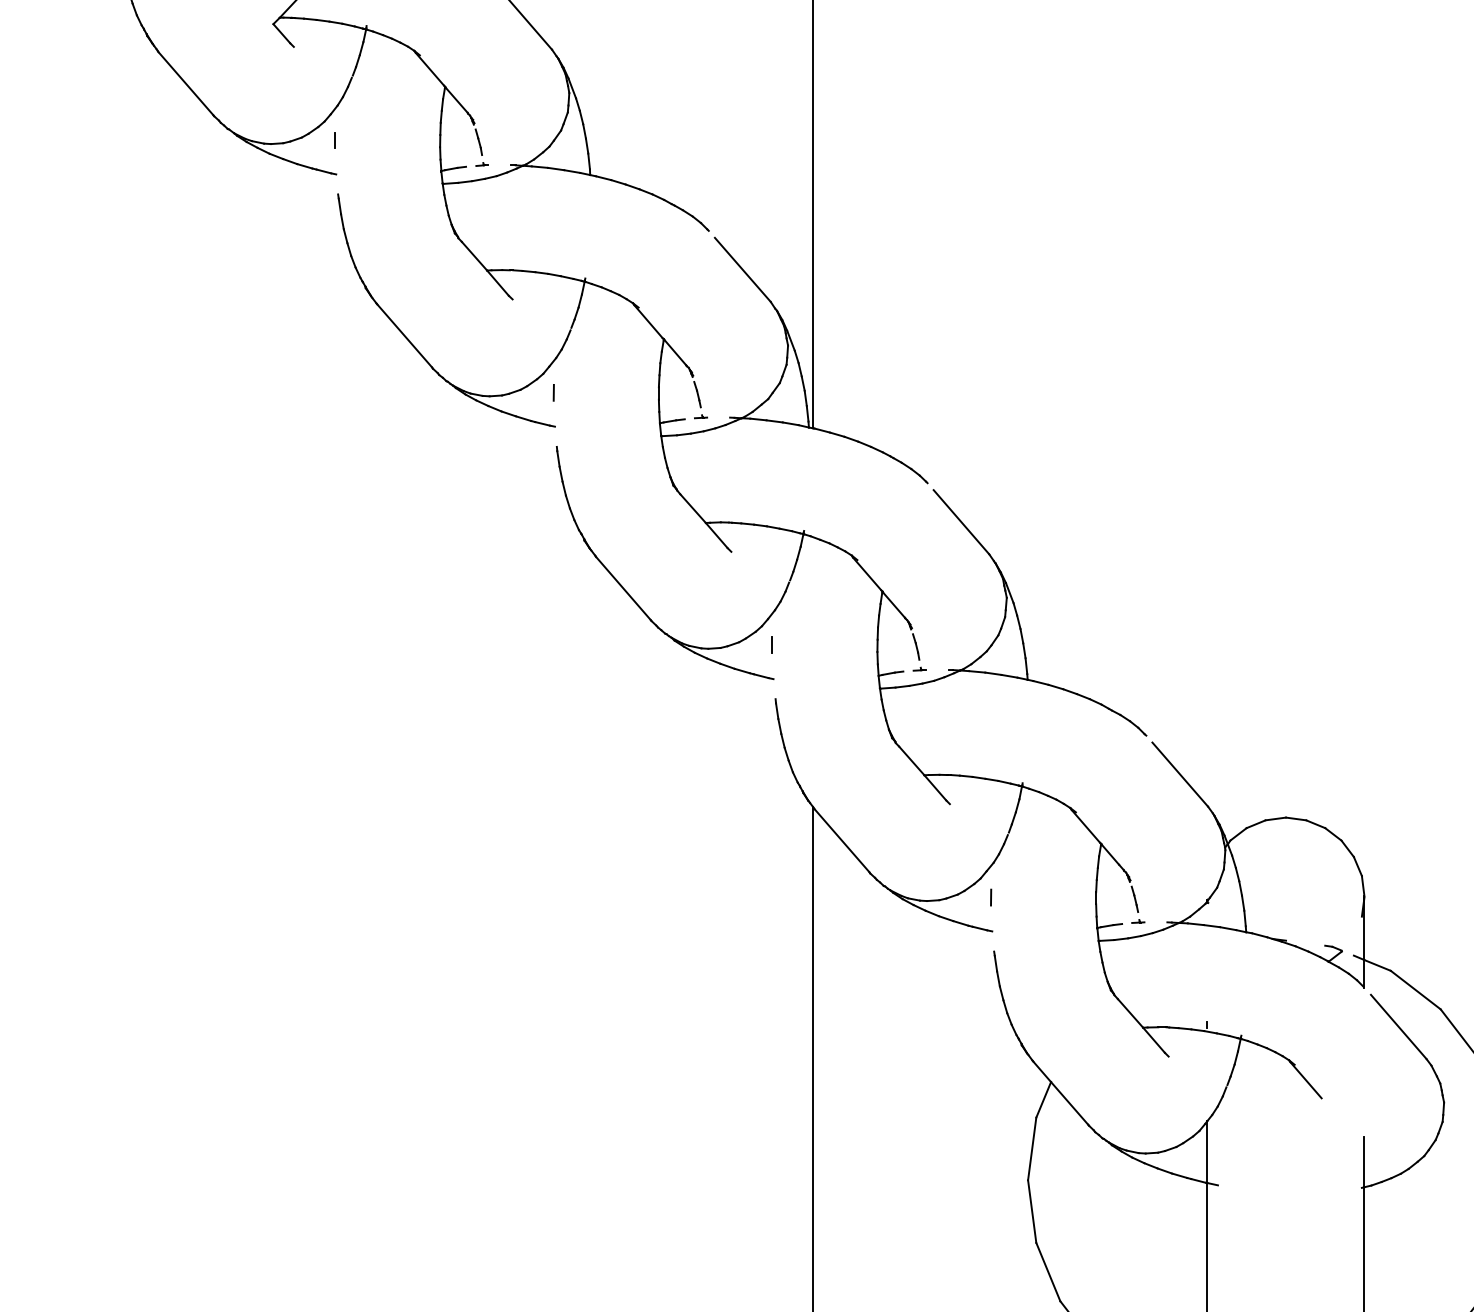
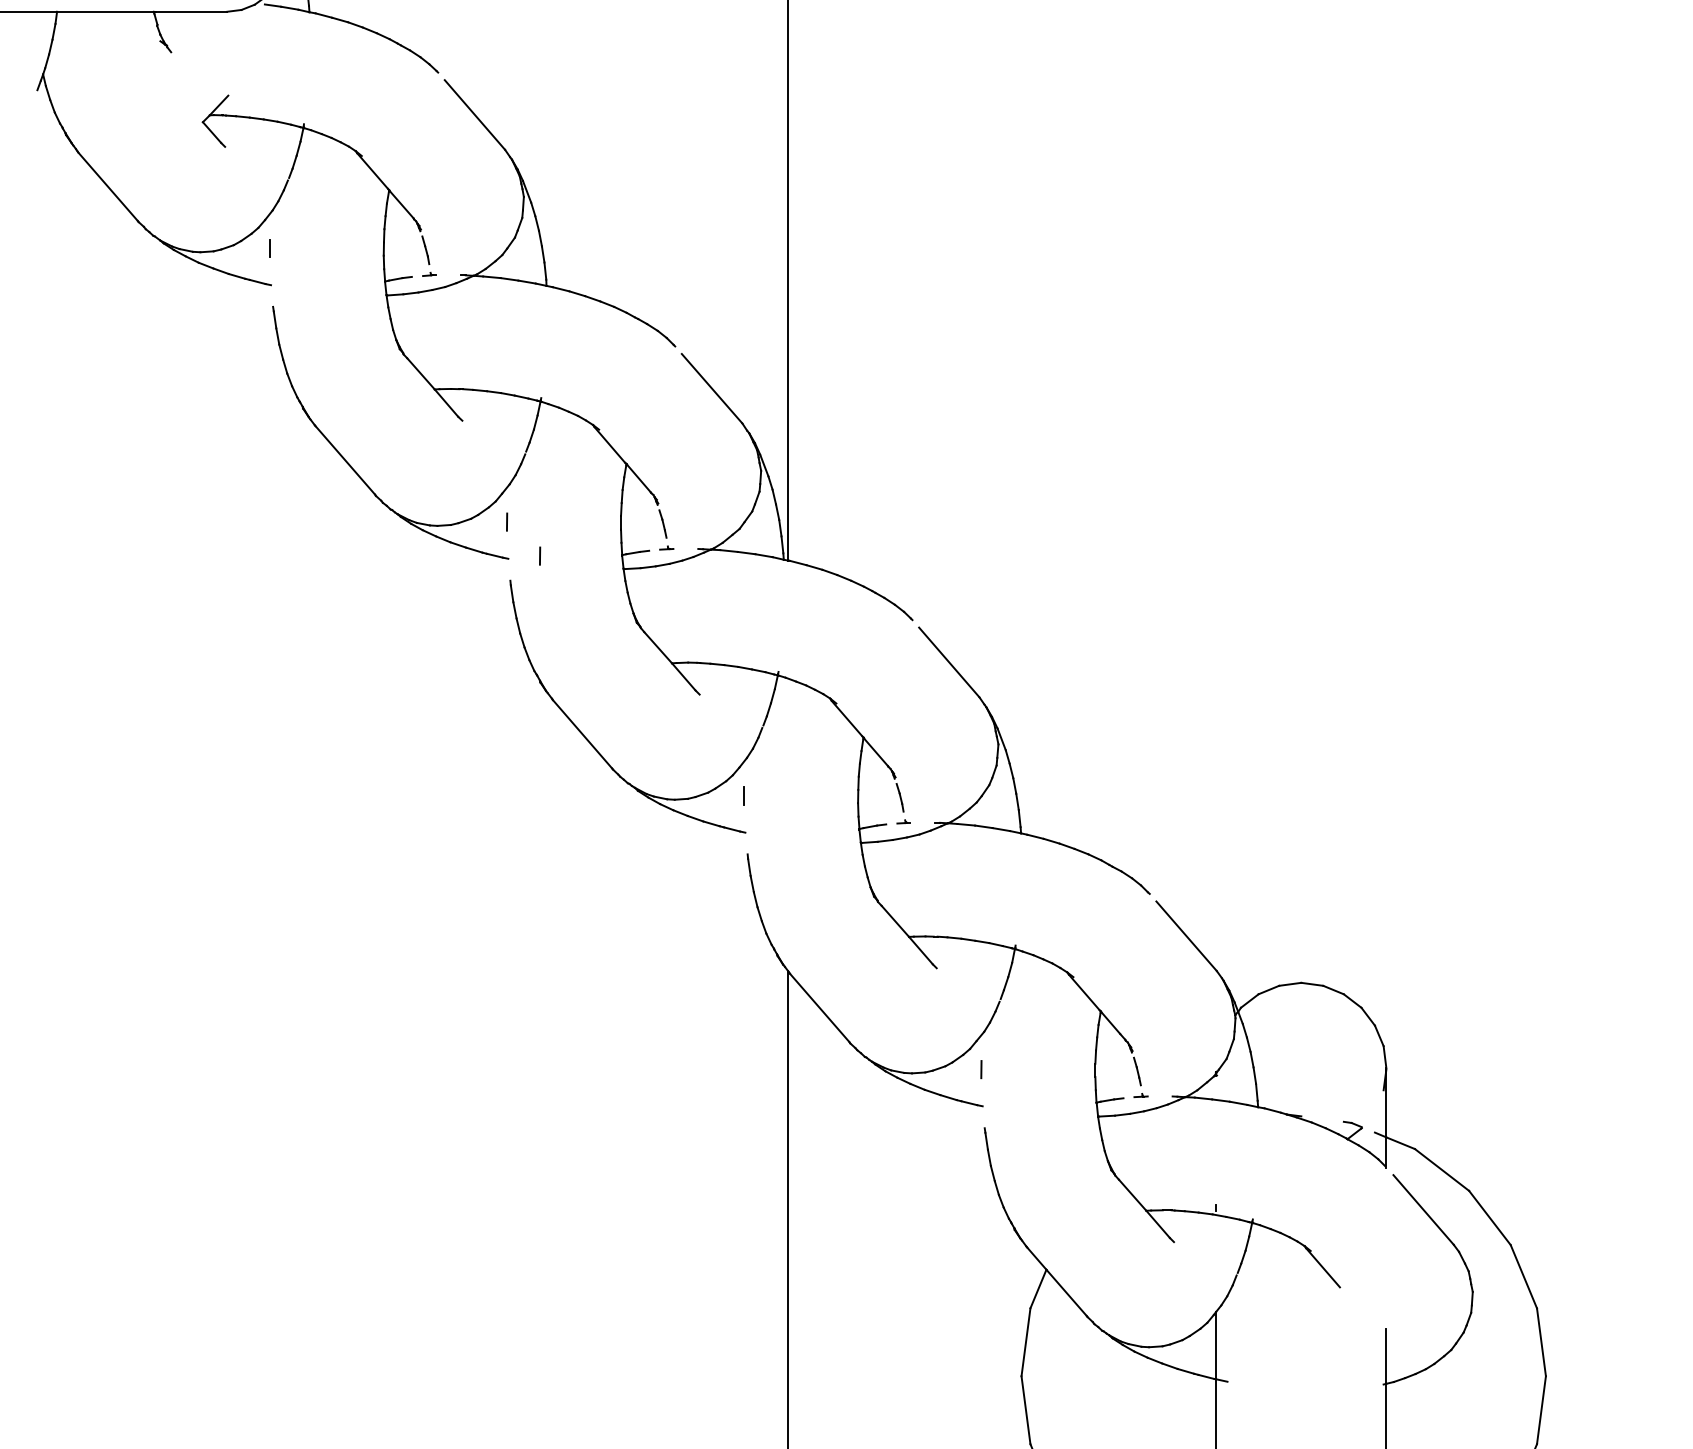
line: (584, 423) -> (540, 555), added

